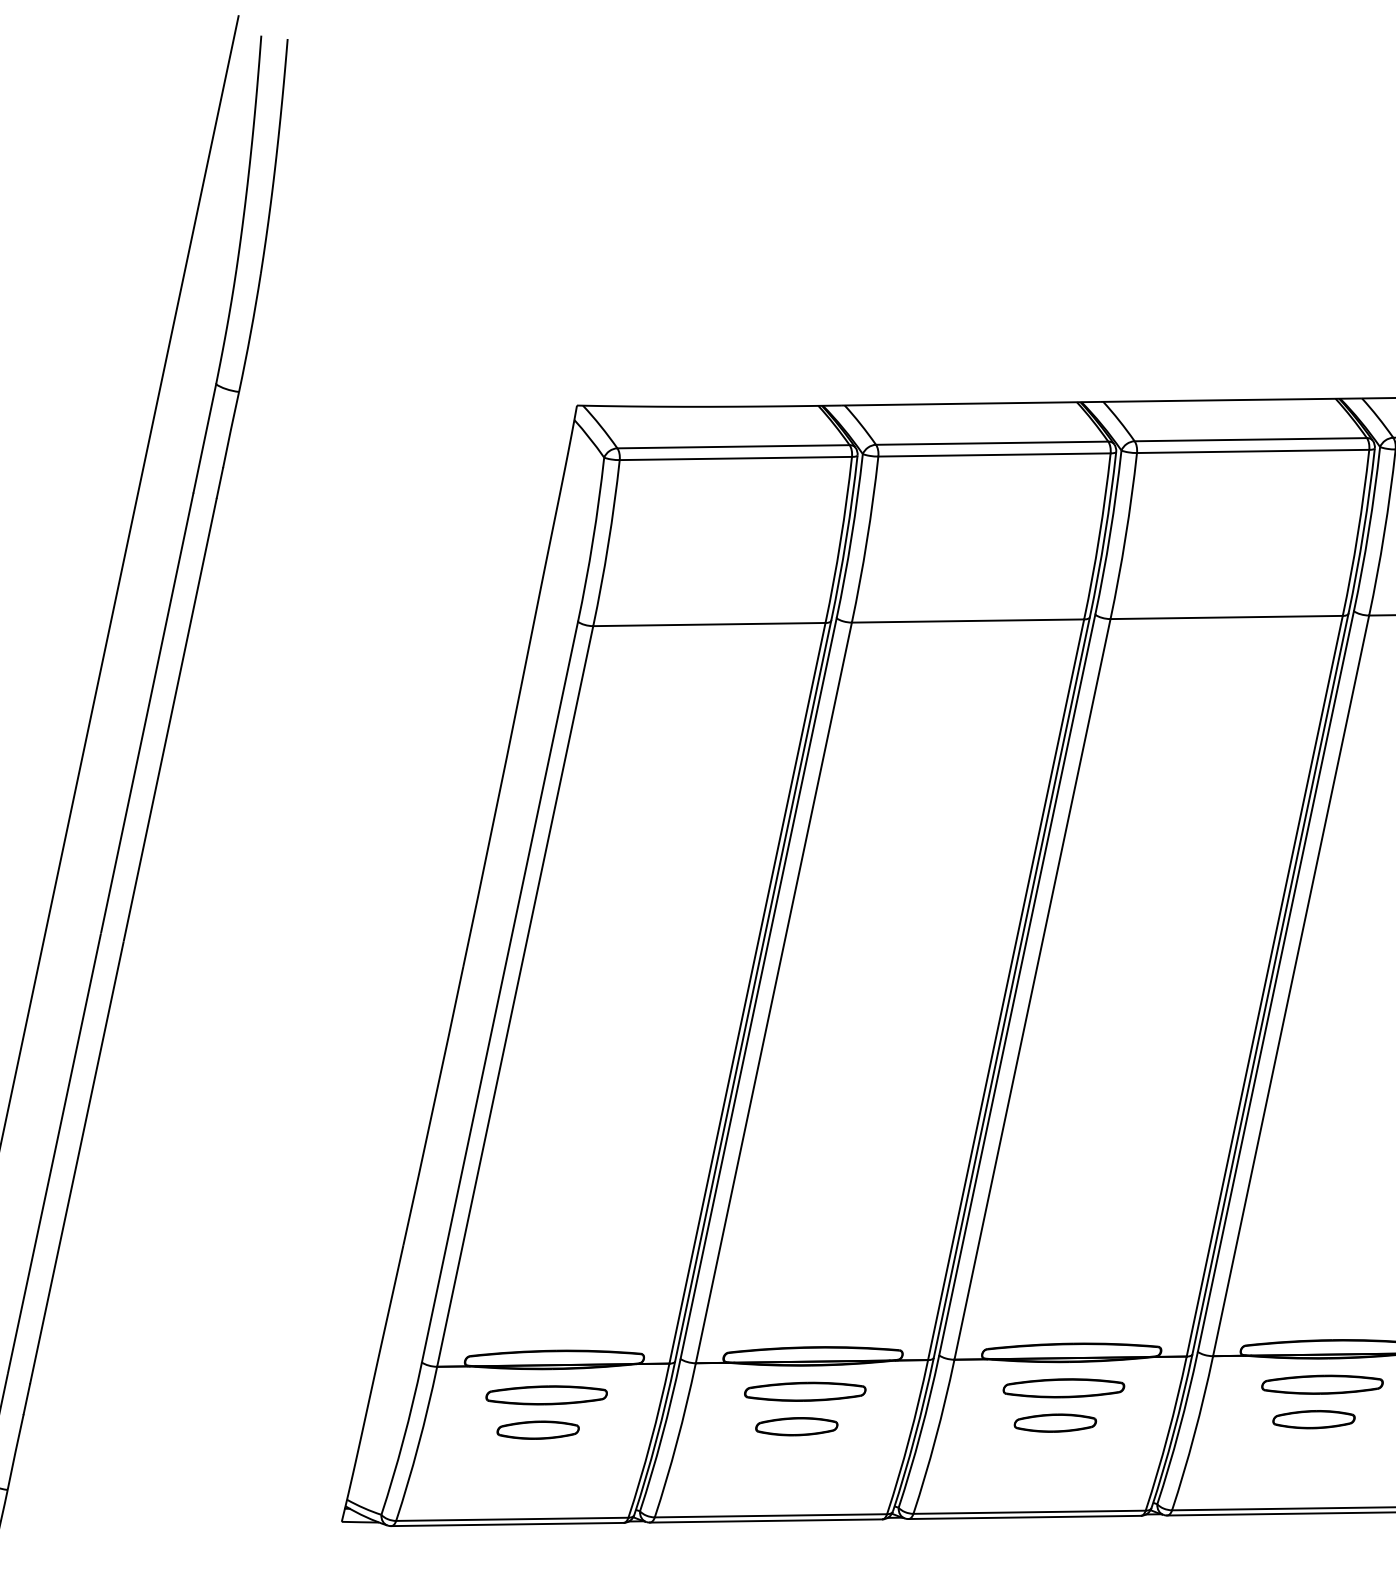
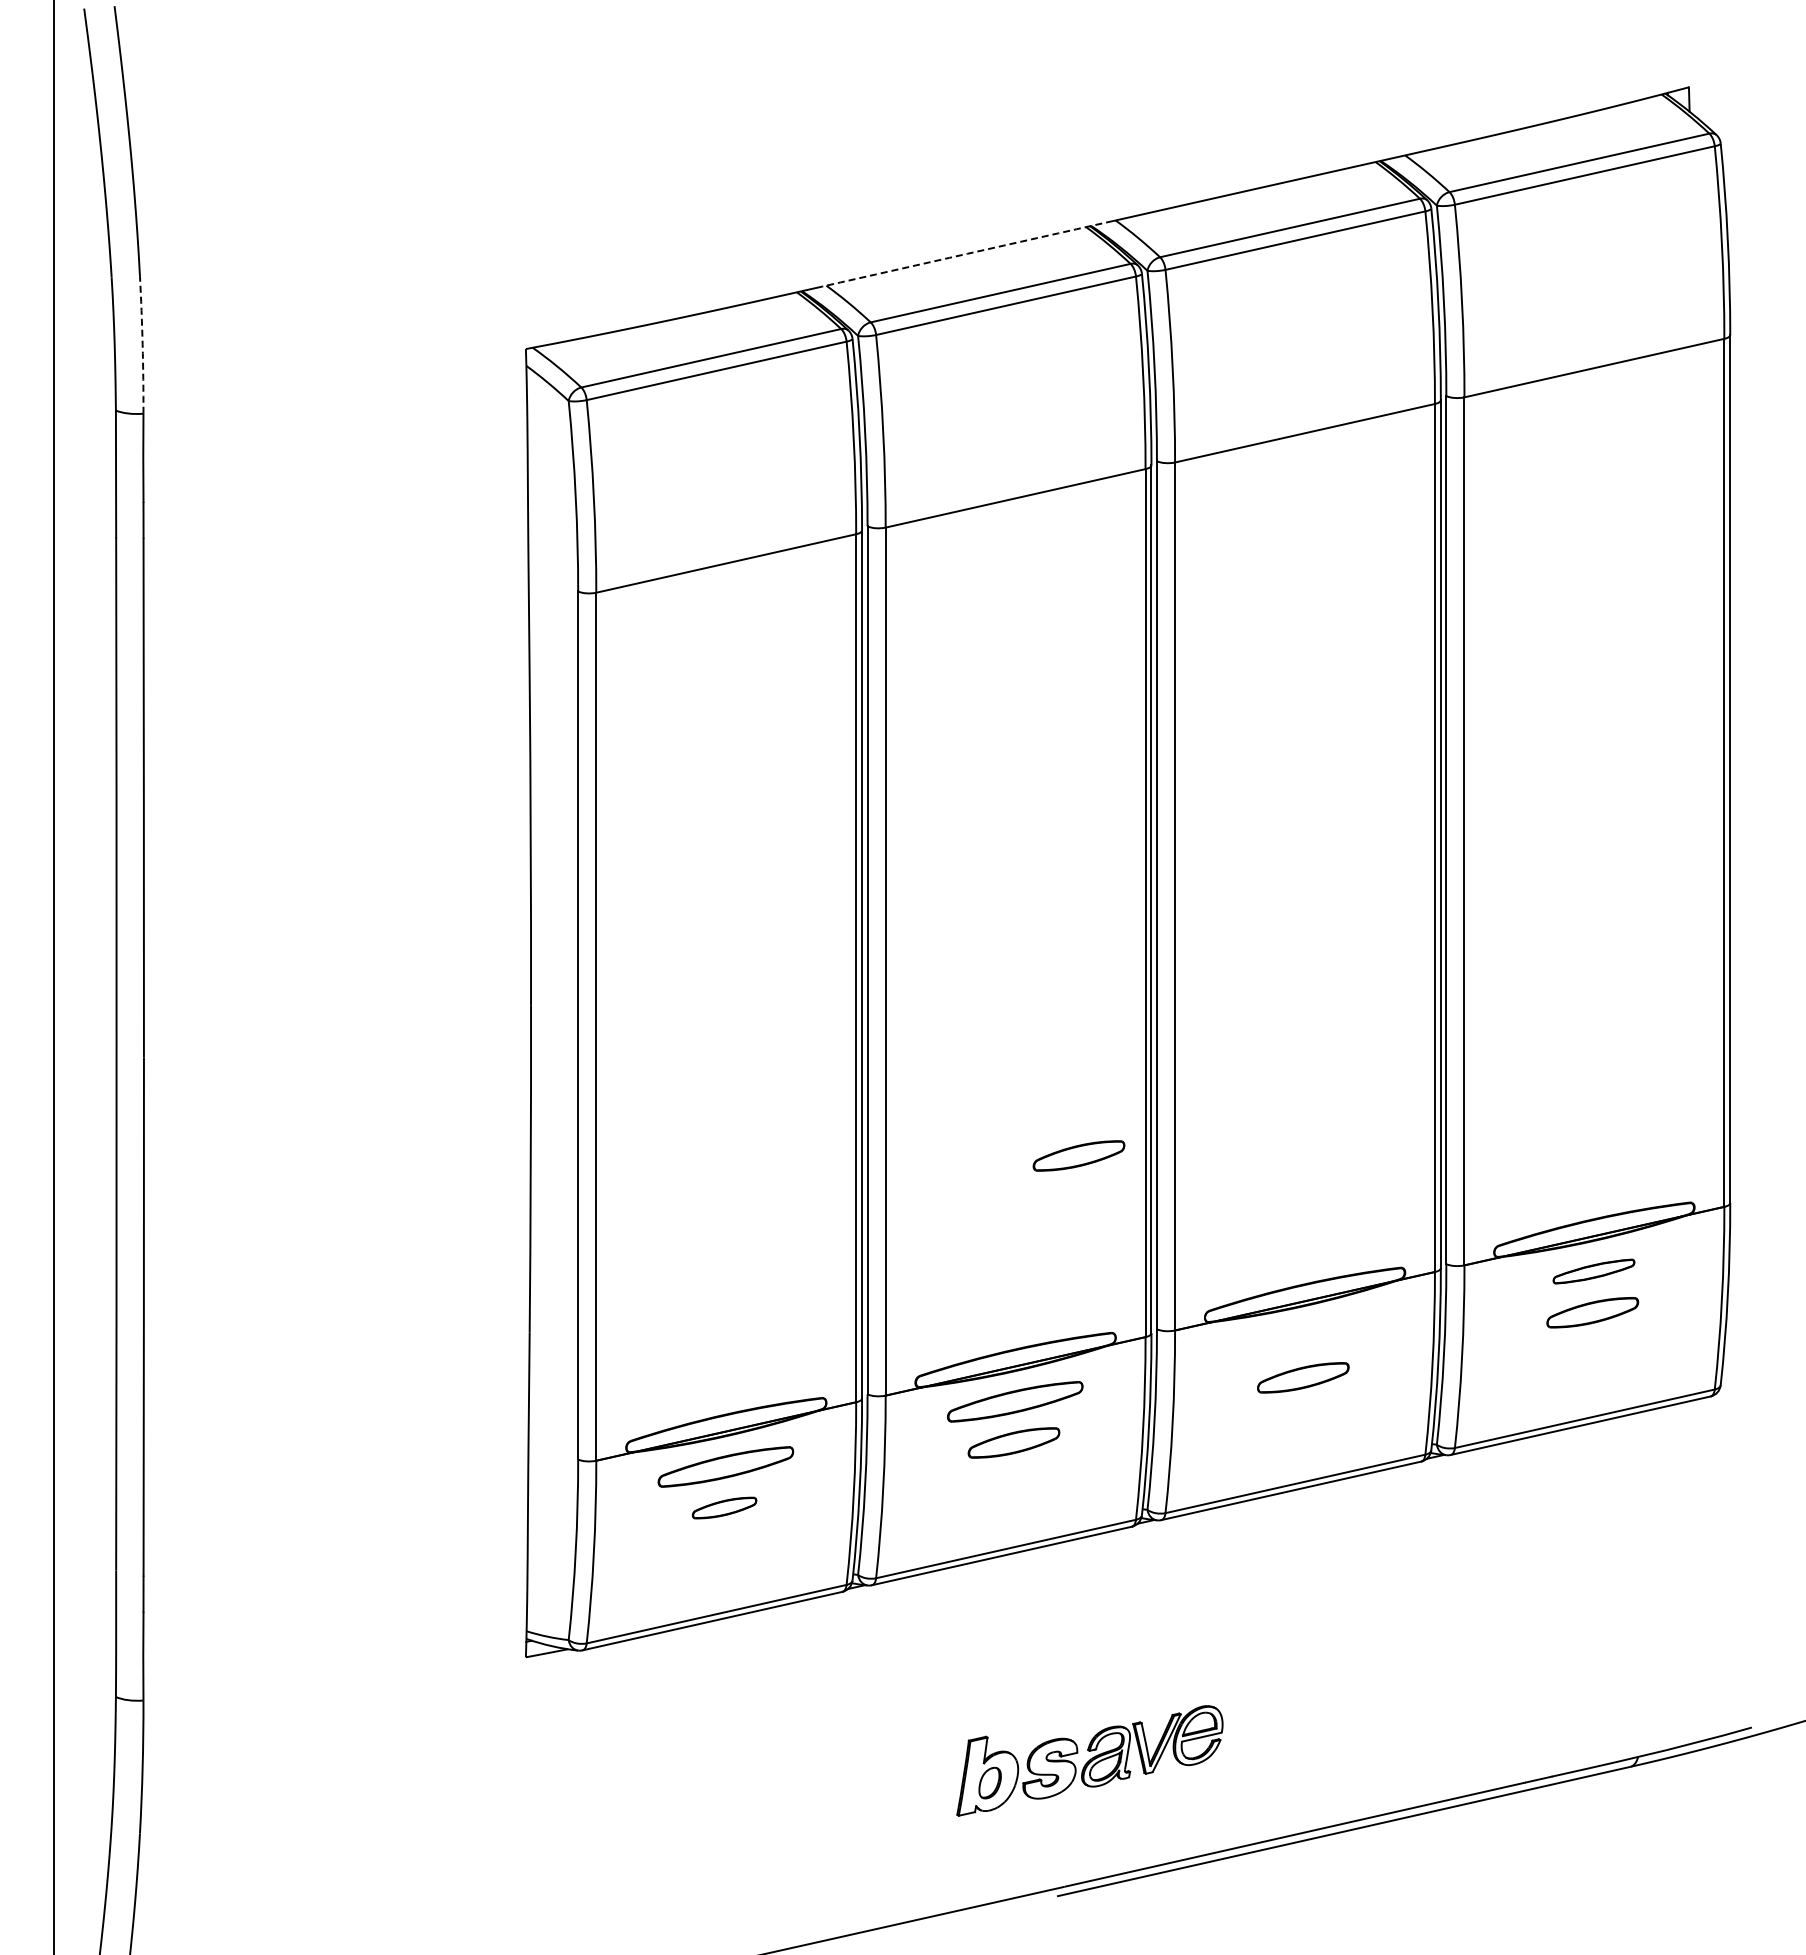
arc: (250, 332) -> (142, 344), solid -> dashed
arc: (970, 403) -> (967, 253), solid -> dashed
part: (903, 1193) -> (1078, 1155), added
part: (1322, 1384) -> (1593, 1271), size x0.6
part: (1063, 1388) -> (1304, 1336), removed
part: (538, 1429) -> (724, 1507), size x0.7

